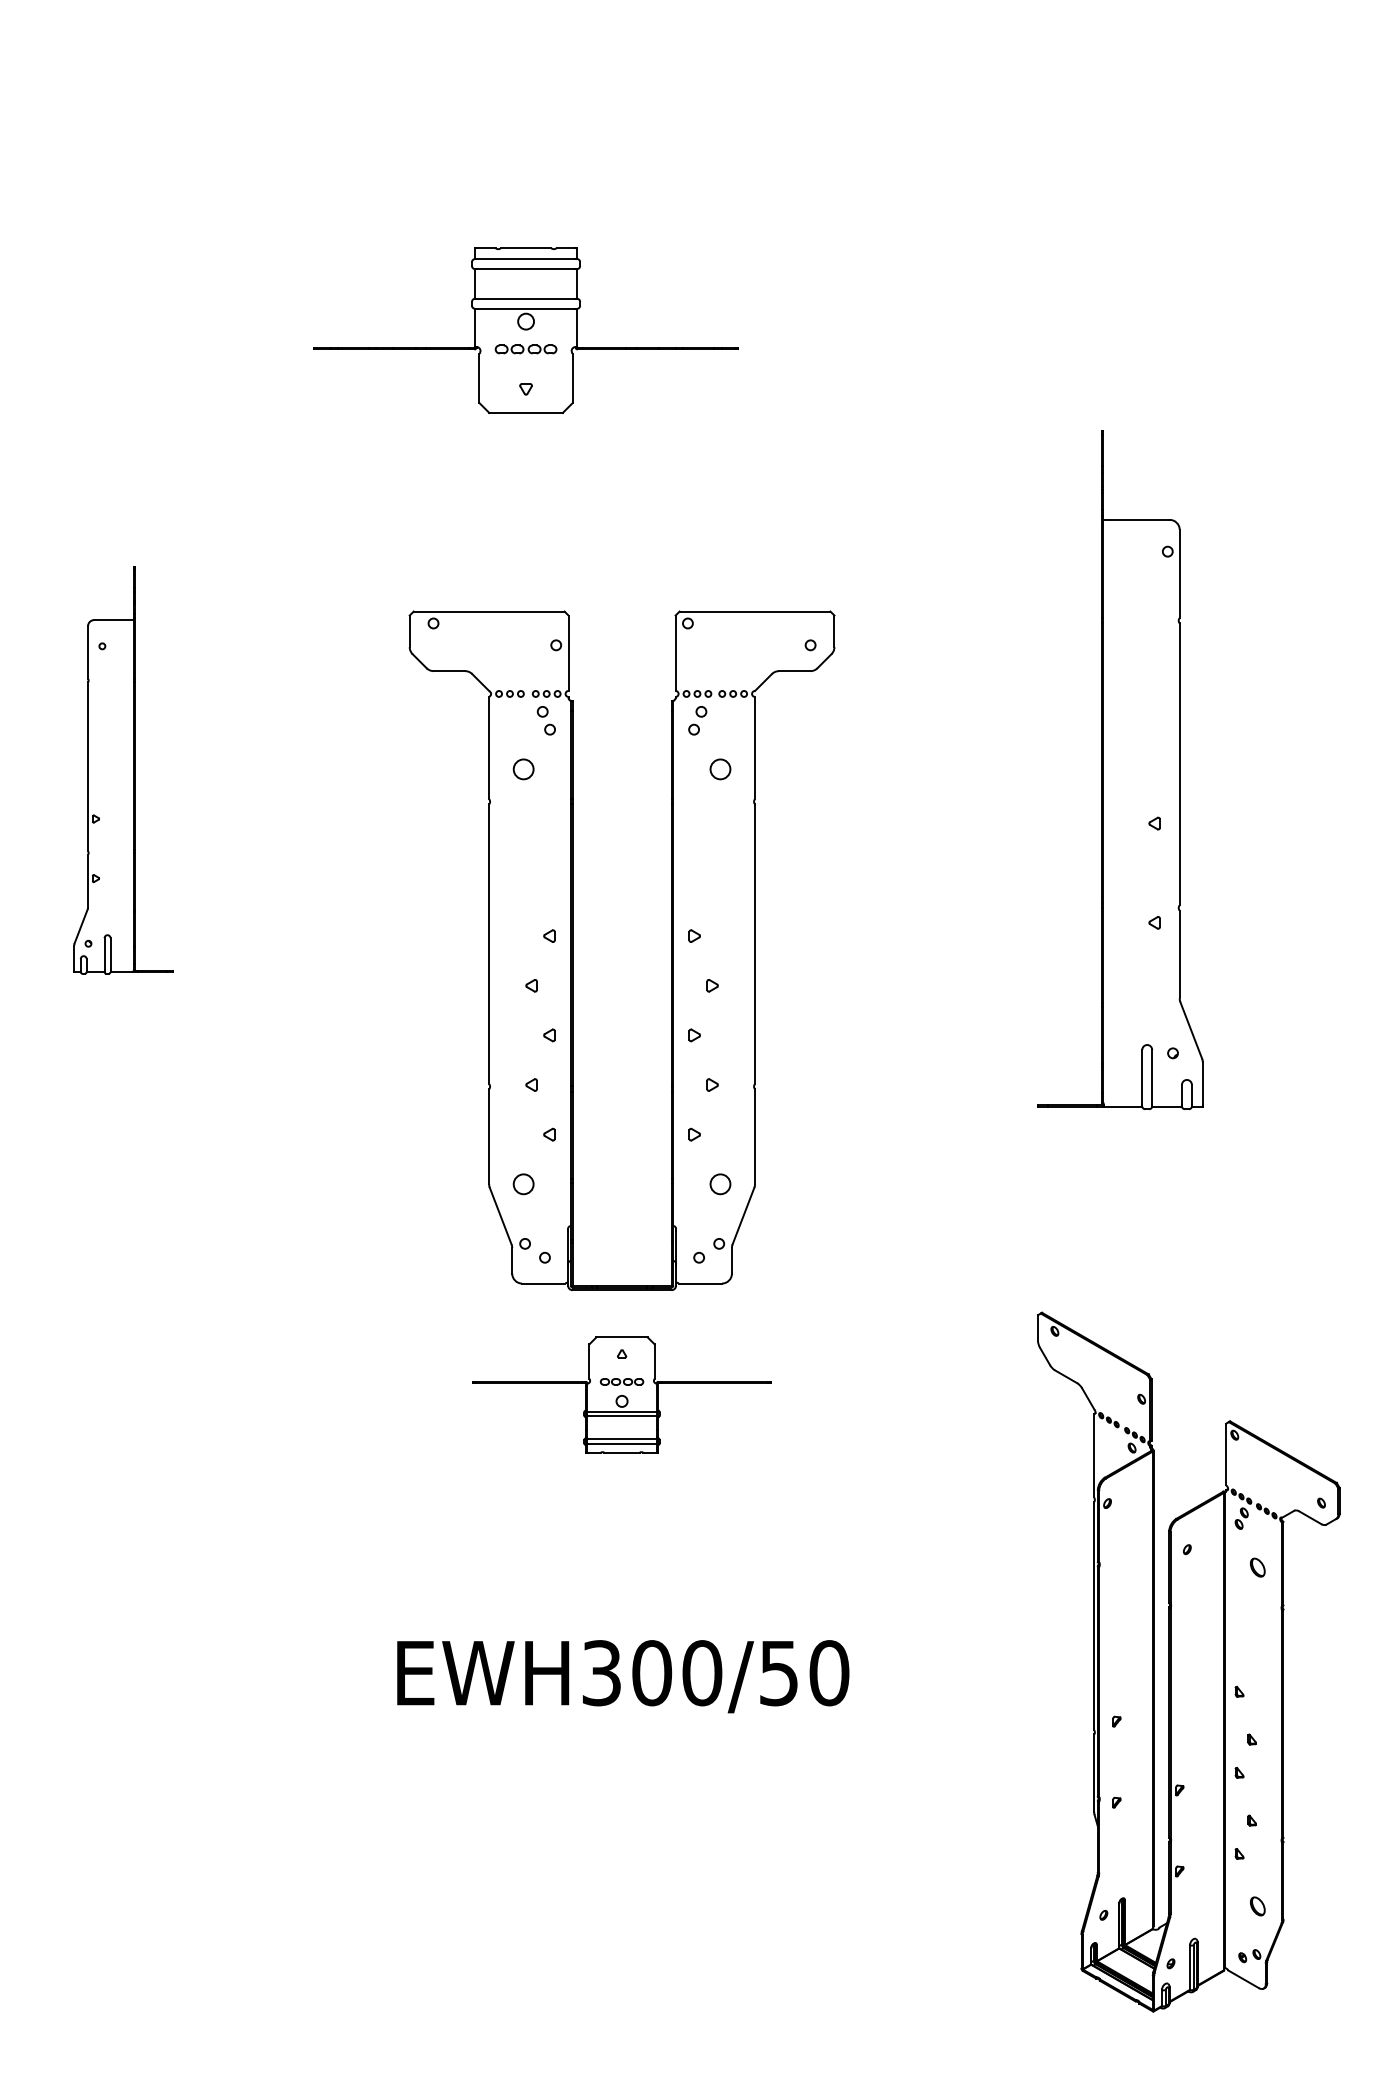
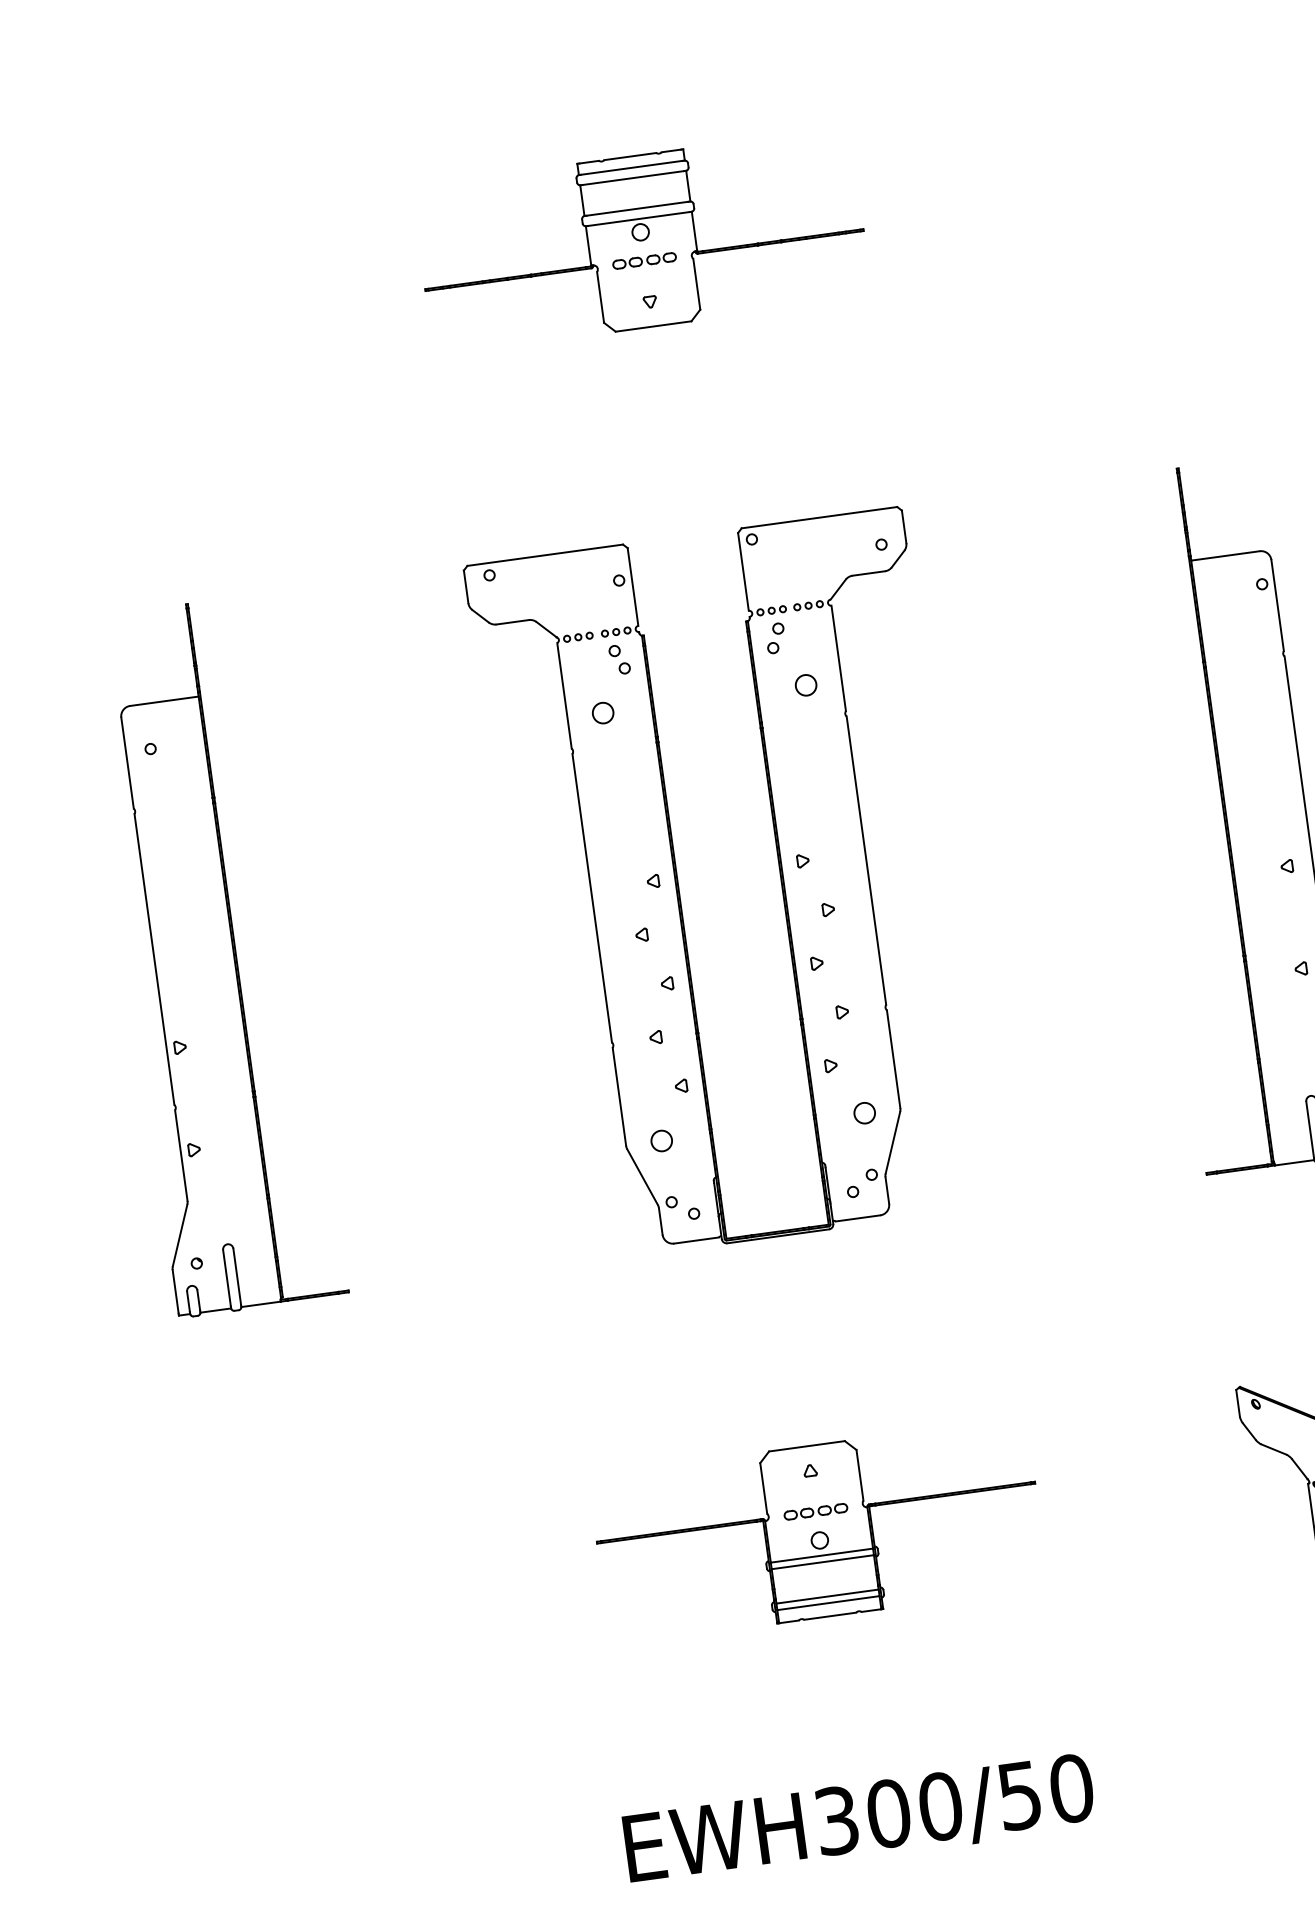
part: (525, 330) -> (641, 241), moved
part: (123, 770) -> (216, 957), size x1.67
part: (573, 950) -> (680, 892), moved
part: (621, 1394) -> (817, 1530), size x1.43

